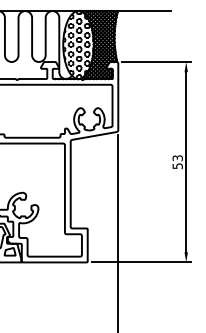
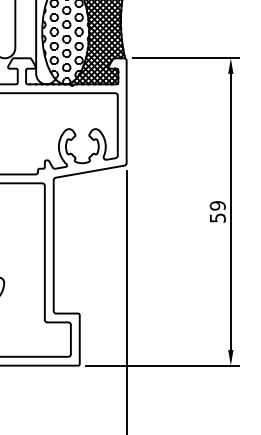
text: (177, 158) -> (217, 206), 53 -> 59

